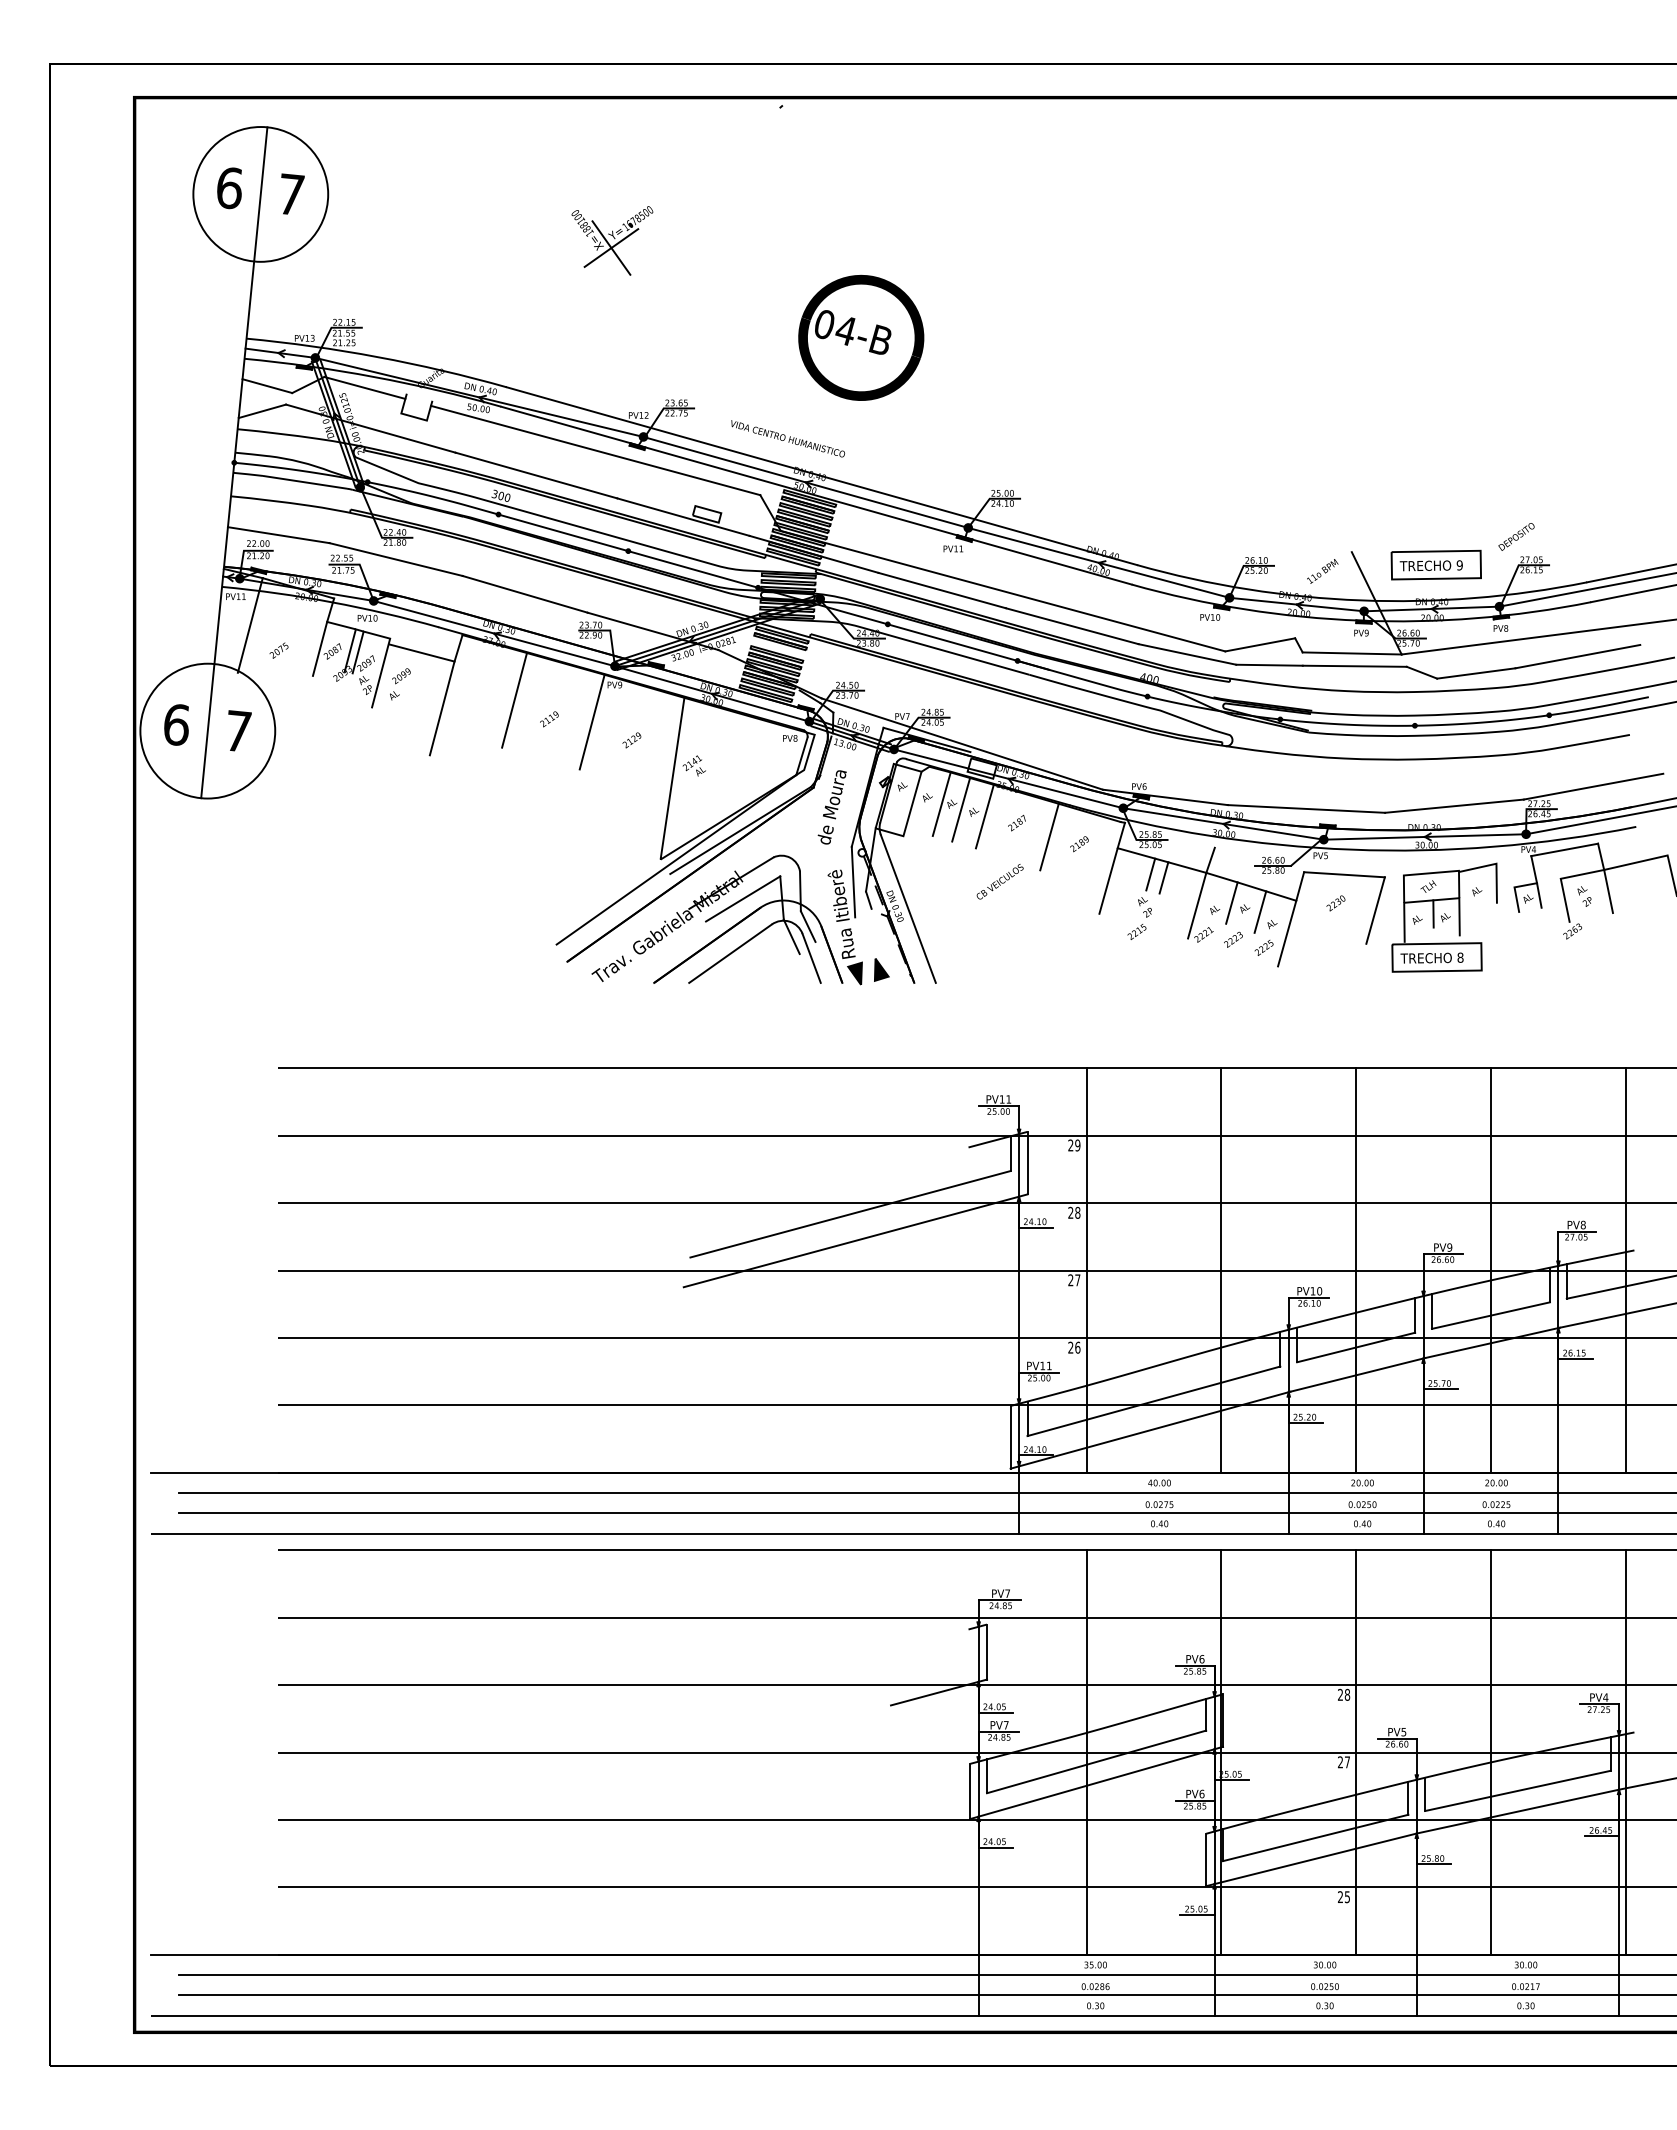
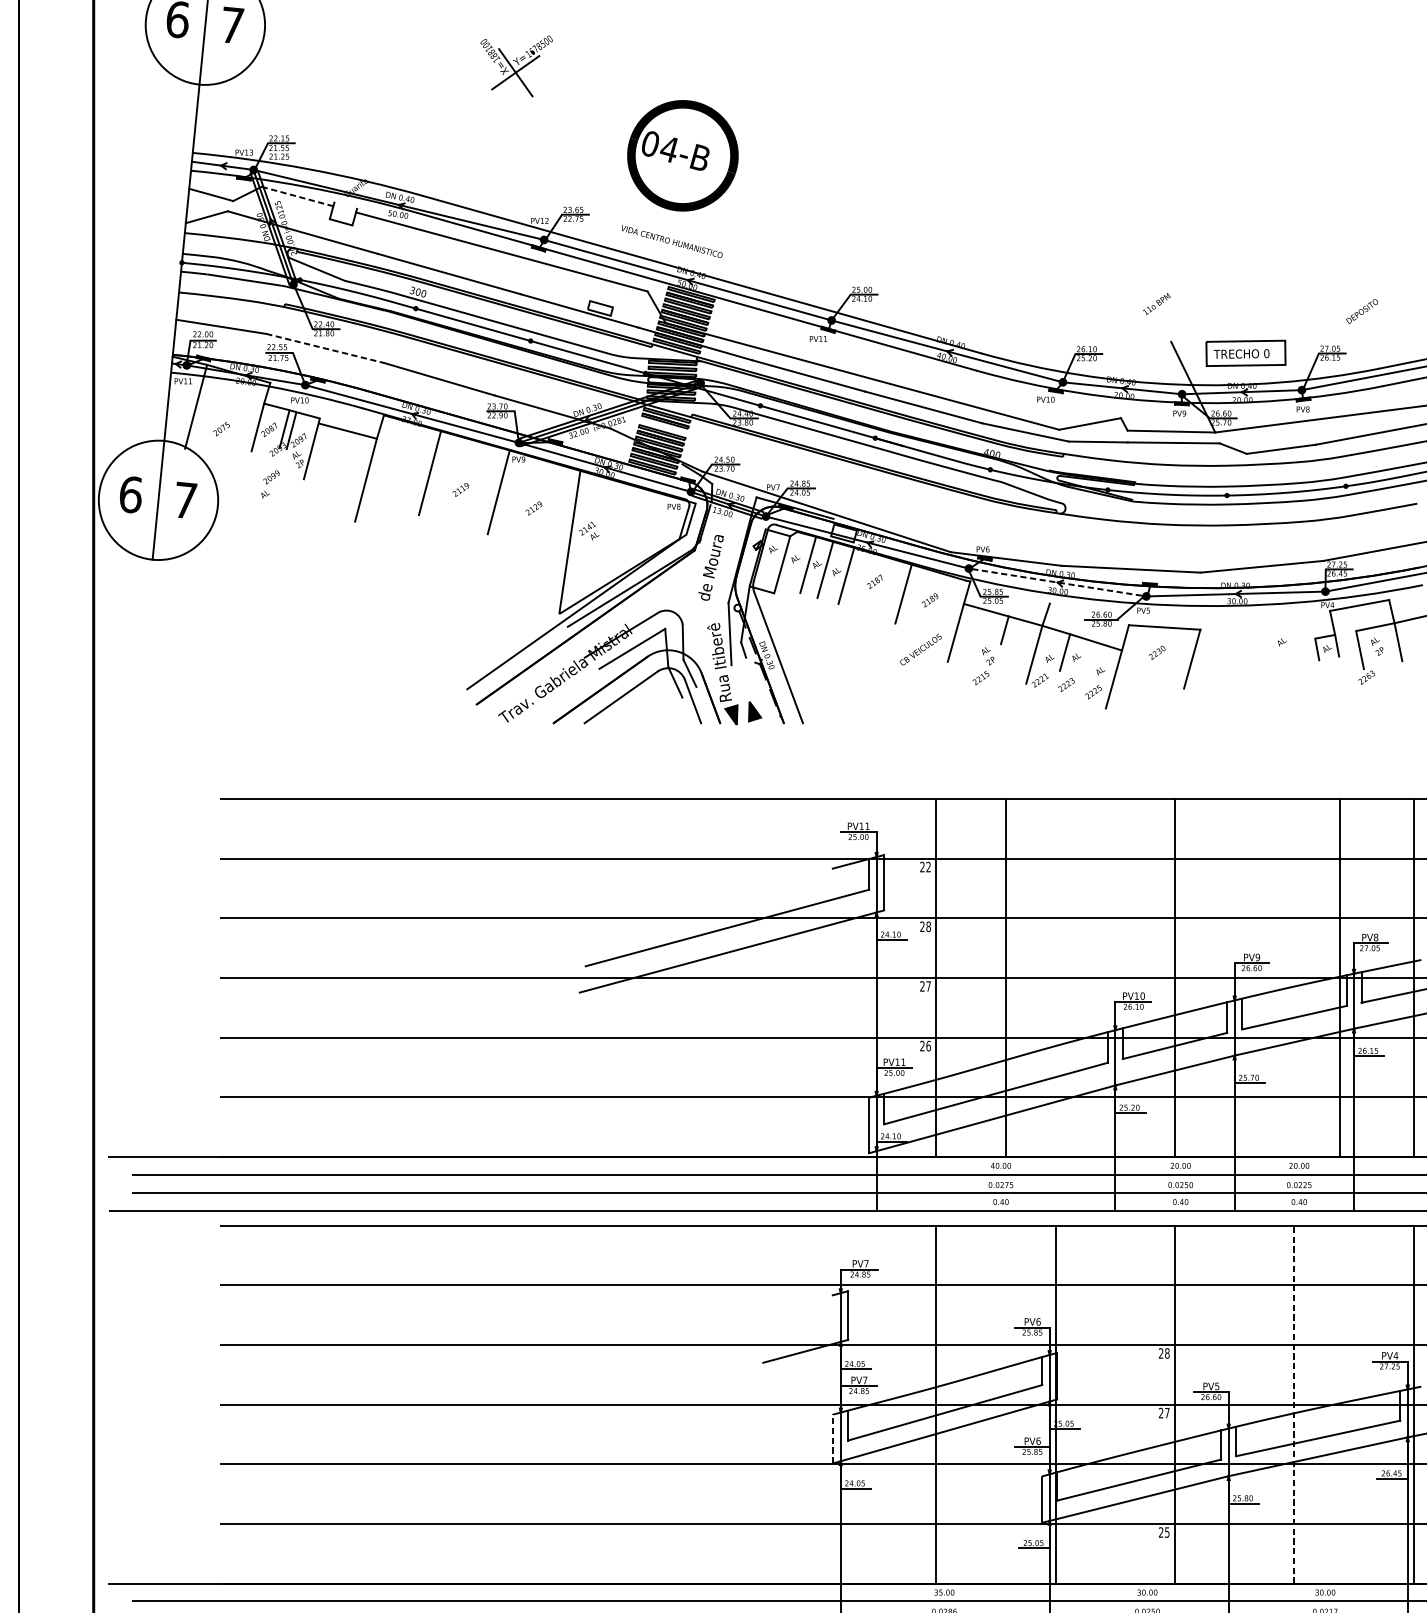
text: (861, 337) -> (683, 155), moved
line: (364, 387) -> (297, 196), solid -> dashed
text: (1516, 536) -> (1362, 311), moved
line: (396, 559) -> (325, 348), solid -> dashed
text: (1459, 565) -> (1266, 353), 9 -> 0
text: (1322, 571) -> (1156, 304), moved
text: (400, 684) -> (270, 484), moved
line: (1223, 823) -> (1057, 582), solid -> dashed
line: (1150, 874) -> (992, 627), removed
text: (999, 881) -> (920, 649), moved
line: (1260, 911) -> (1090, 659), removed
part: (1444, 917) -> (1253, 665), removed
text: (1077, 1145) -> (928, 867), 29 -> 22
line: (1221, 1270) -> (1006, 977), moved
line: (1490, 1270) -> (1339, 977), moved
line: (1490, 1752) -> (1293, 1404), solid -> dashed
line: (970, 1791) -> (833, 1438), solid -> dashed

